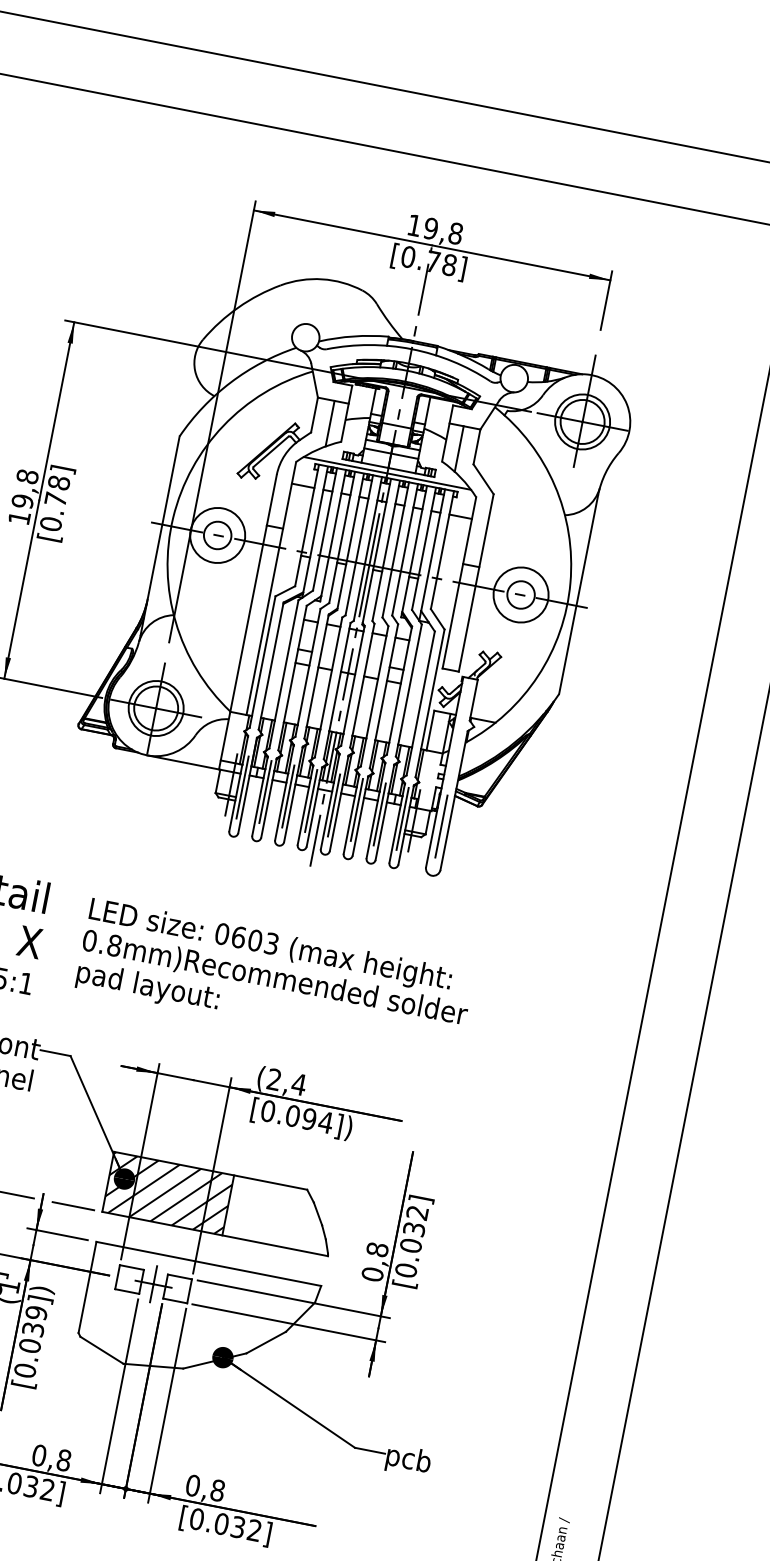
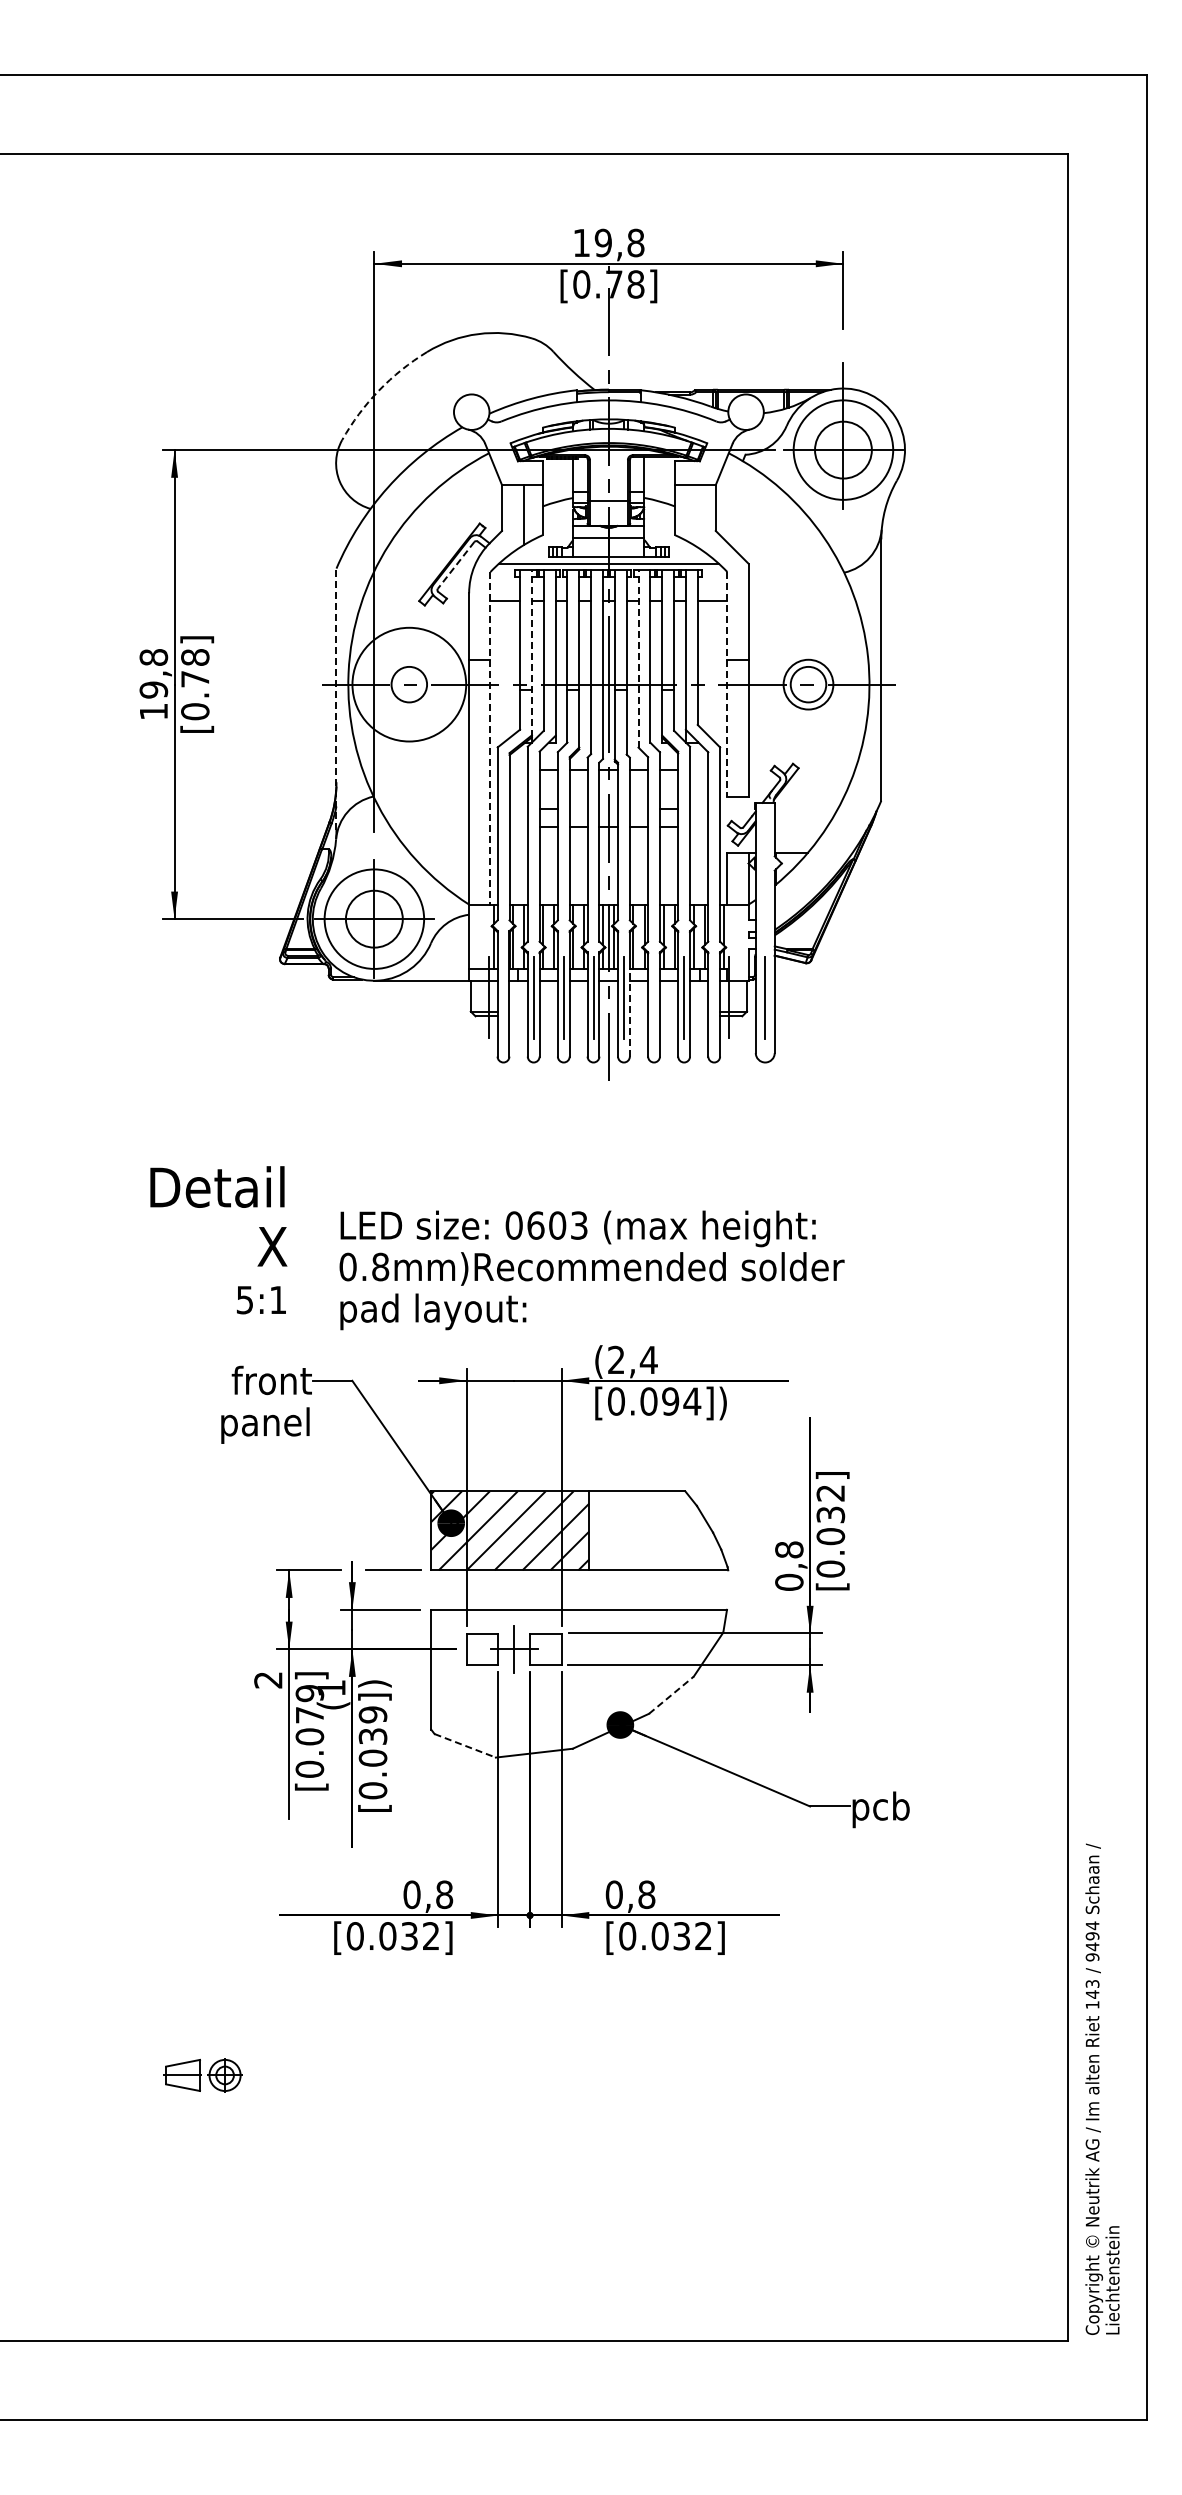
arc: (238, 307) -> (378, 390), solid -> dashed
circle: (581, 421) -> (842, 449), size x1.4
line: (458, 449) -> (693, 515), removed
line: (271, 451) -> (456, 565), solid -> dashed
line: (315, 530) -> (531, 653), solid -> dashed
line: (160, 535) -> (336, 699), solid -> dashed
circle: (217, 535) -> (408, 684), size x1.6
line: (395, 549) -> (638, 658), solid -> dashed
line: (459, 582) -> (727, 684), solid -> dashed
line: (271, 589) -> (490, 739), solid -> dashed
circle: (521, 594) -> (808, 684), size x0.7
circle: (155, 707) -> (373, 918), size x1.4
line: (242, 787) -> (503, 997), removed
line: (356, 809) -> (653, 997), removed
line: (336, 817) -> (629, 1012), solid -> dashed
line: (402, 818) -> (714, 997), removed
text: (274, 979) -> (591, 1270), moved
line: (266, 1342) -> (671, 1694), solid -> dashed
line: (102, 1350) -> (465, 1745), solid -> dashed

